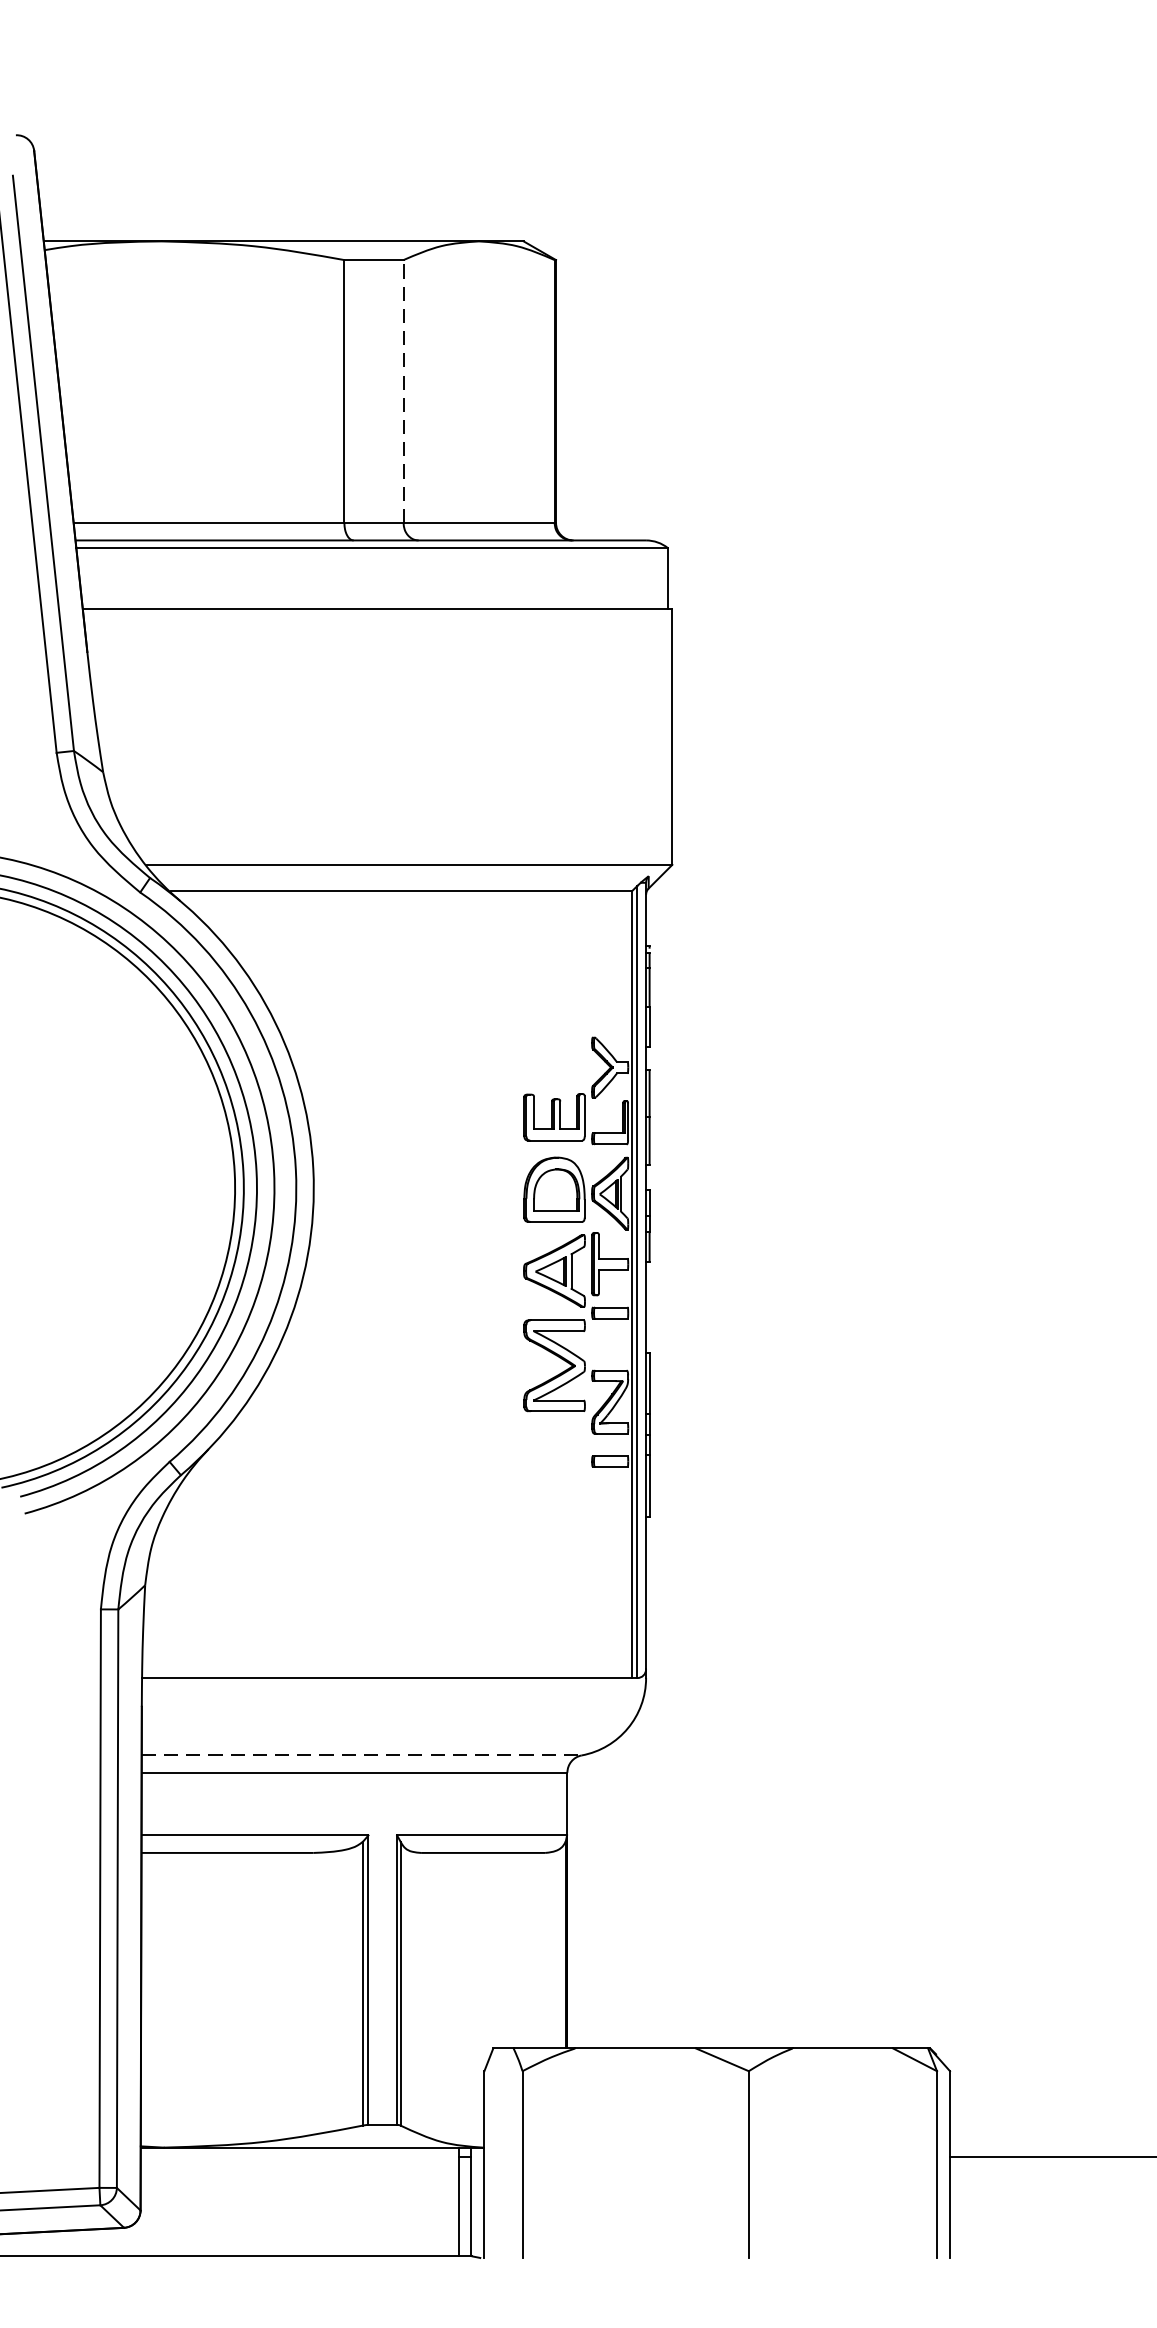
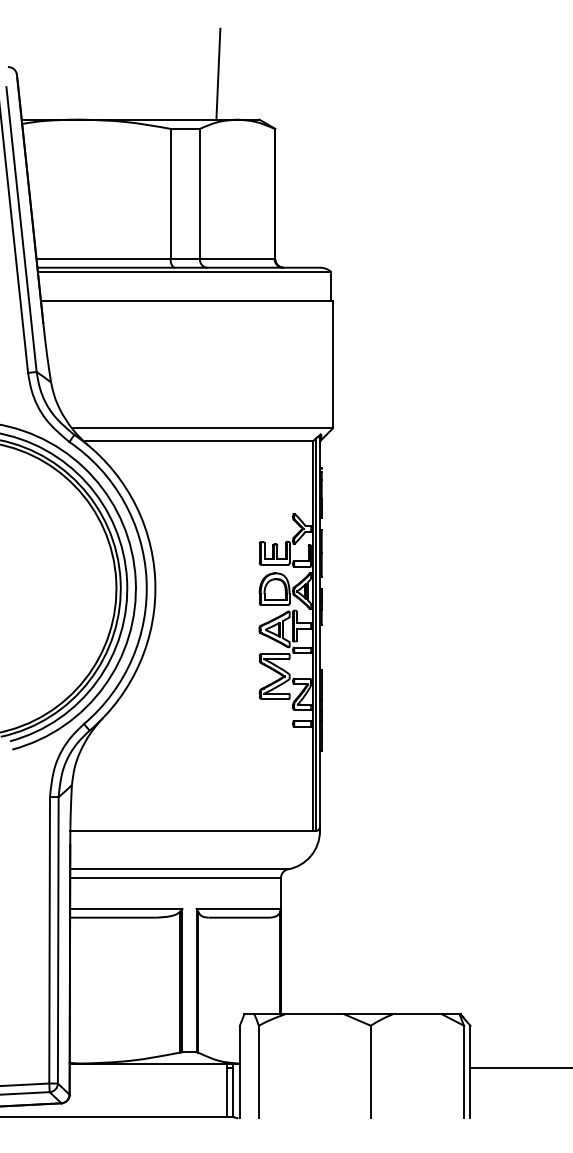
line: (441, 148) -> (218, 73), added
line: (402, 390) -> (199, 193), dashed -> solid
line: (362, 1755) -> (179, 869), dashed -> solid

